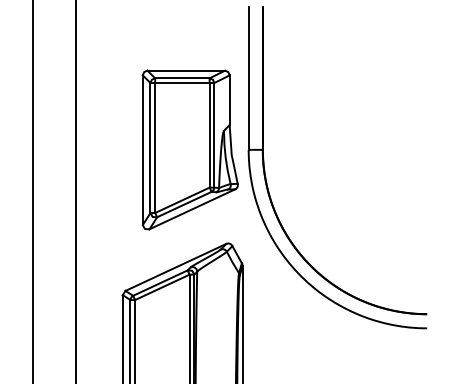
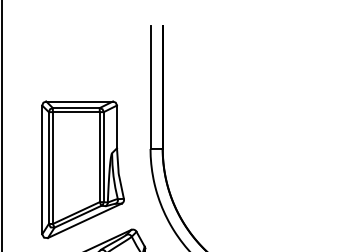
part: (189, 149) -> (82, 169), moved

